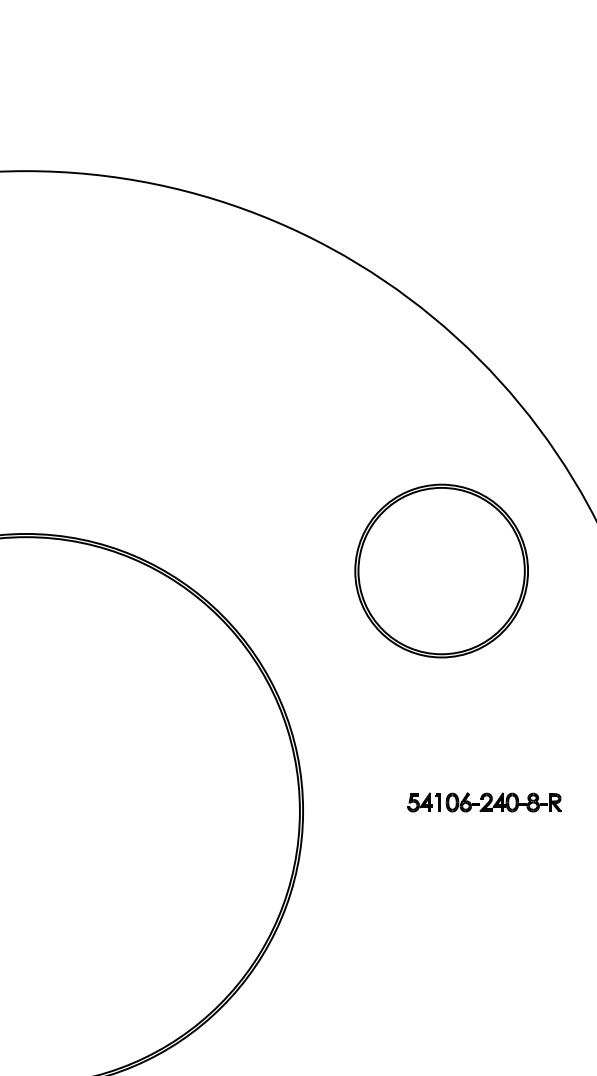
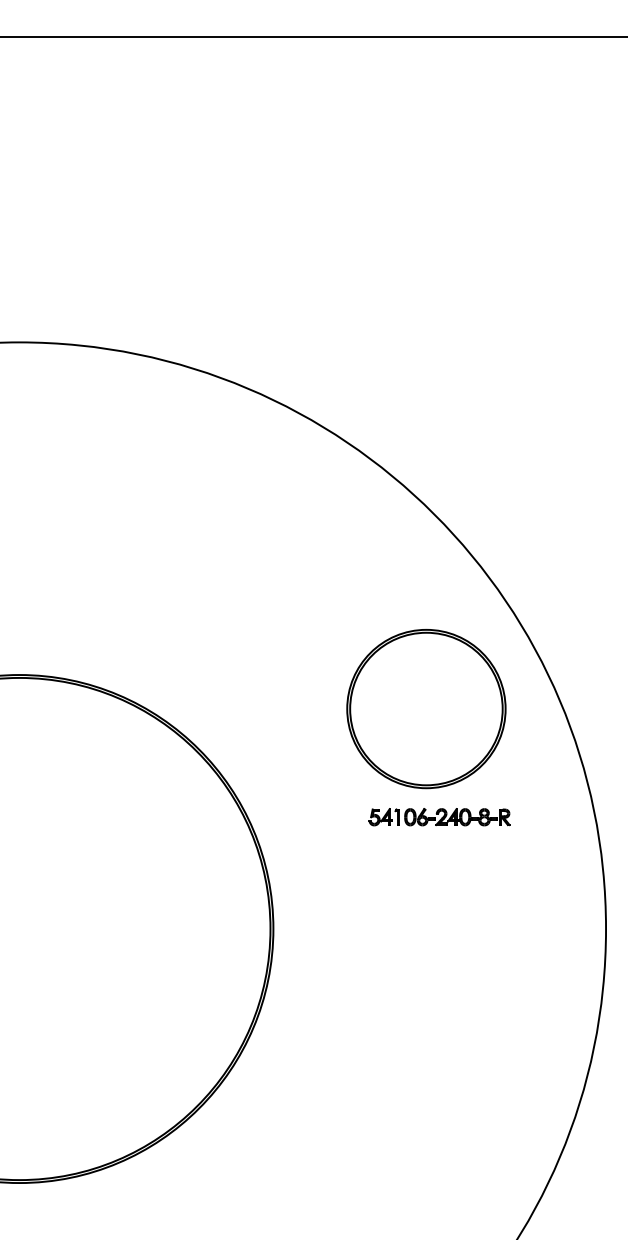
part: (441, 571) -> (426, 709), moved
part: (484, 802) -> (439, 817), moved

